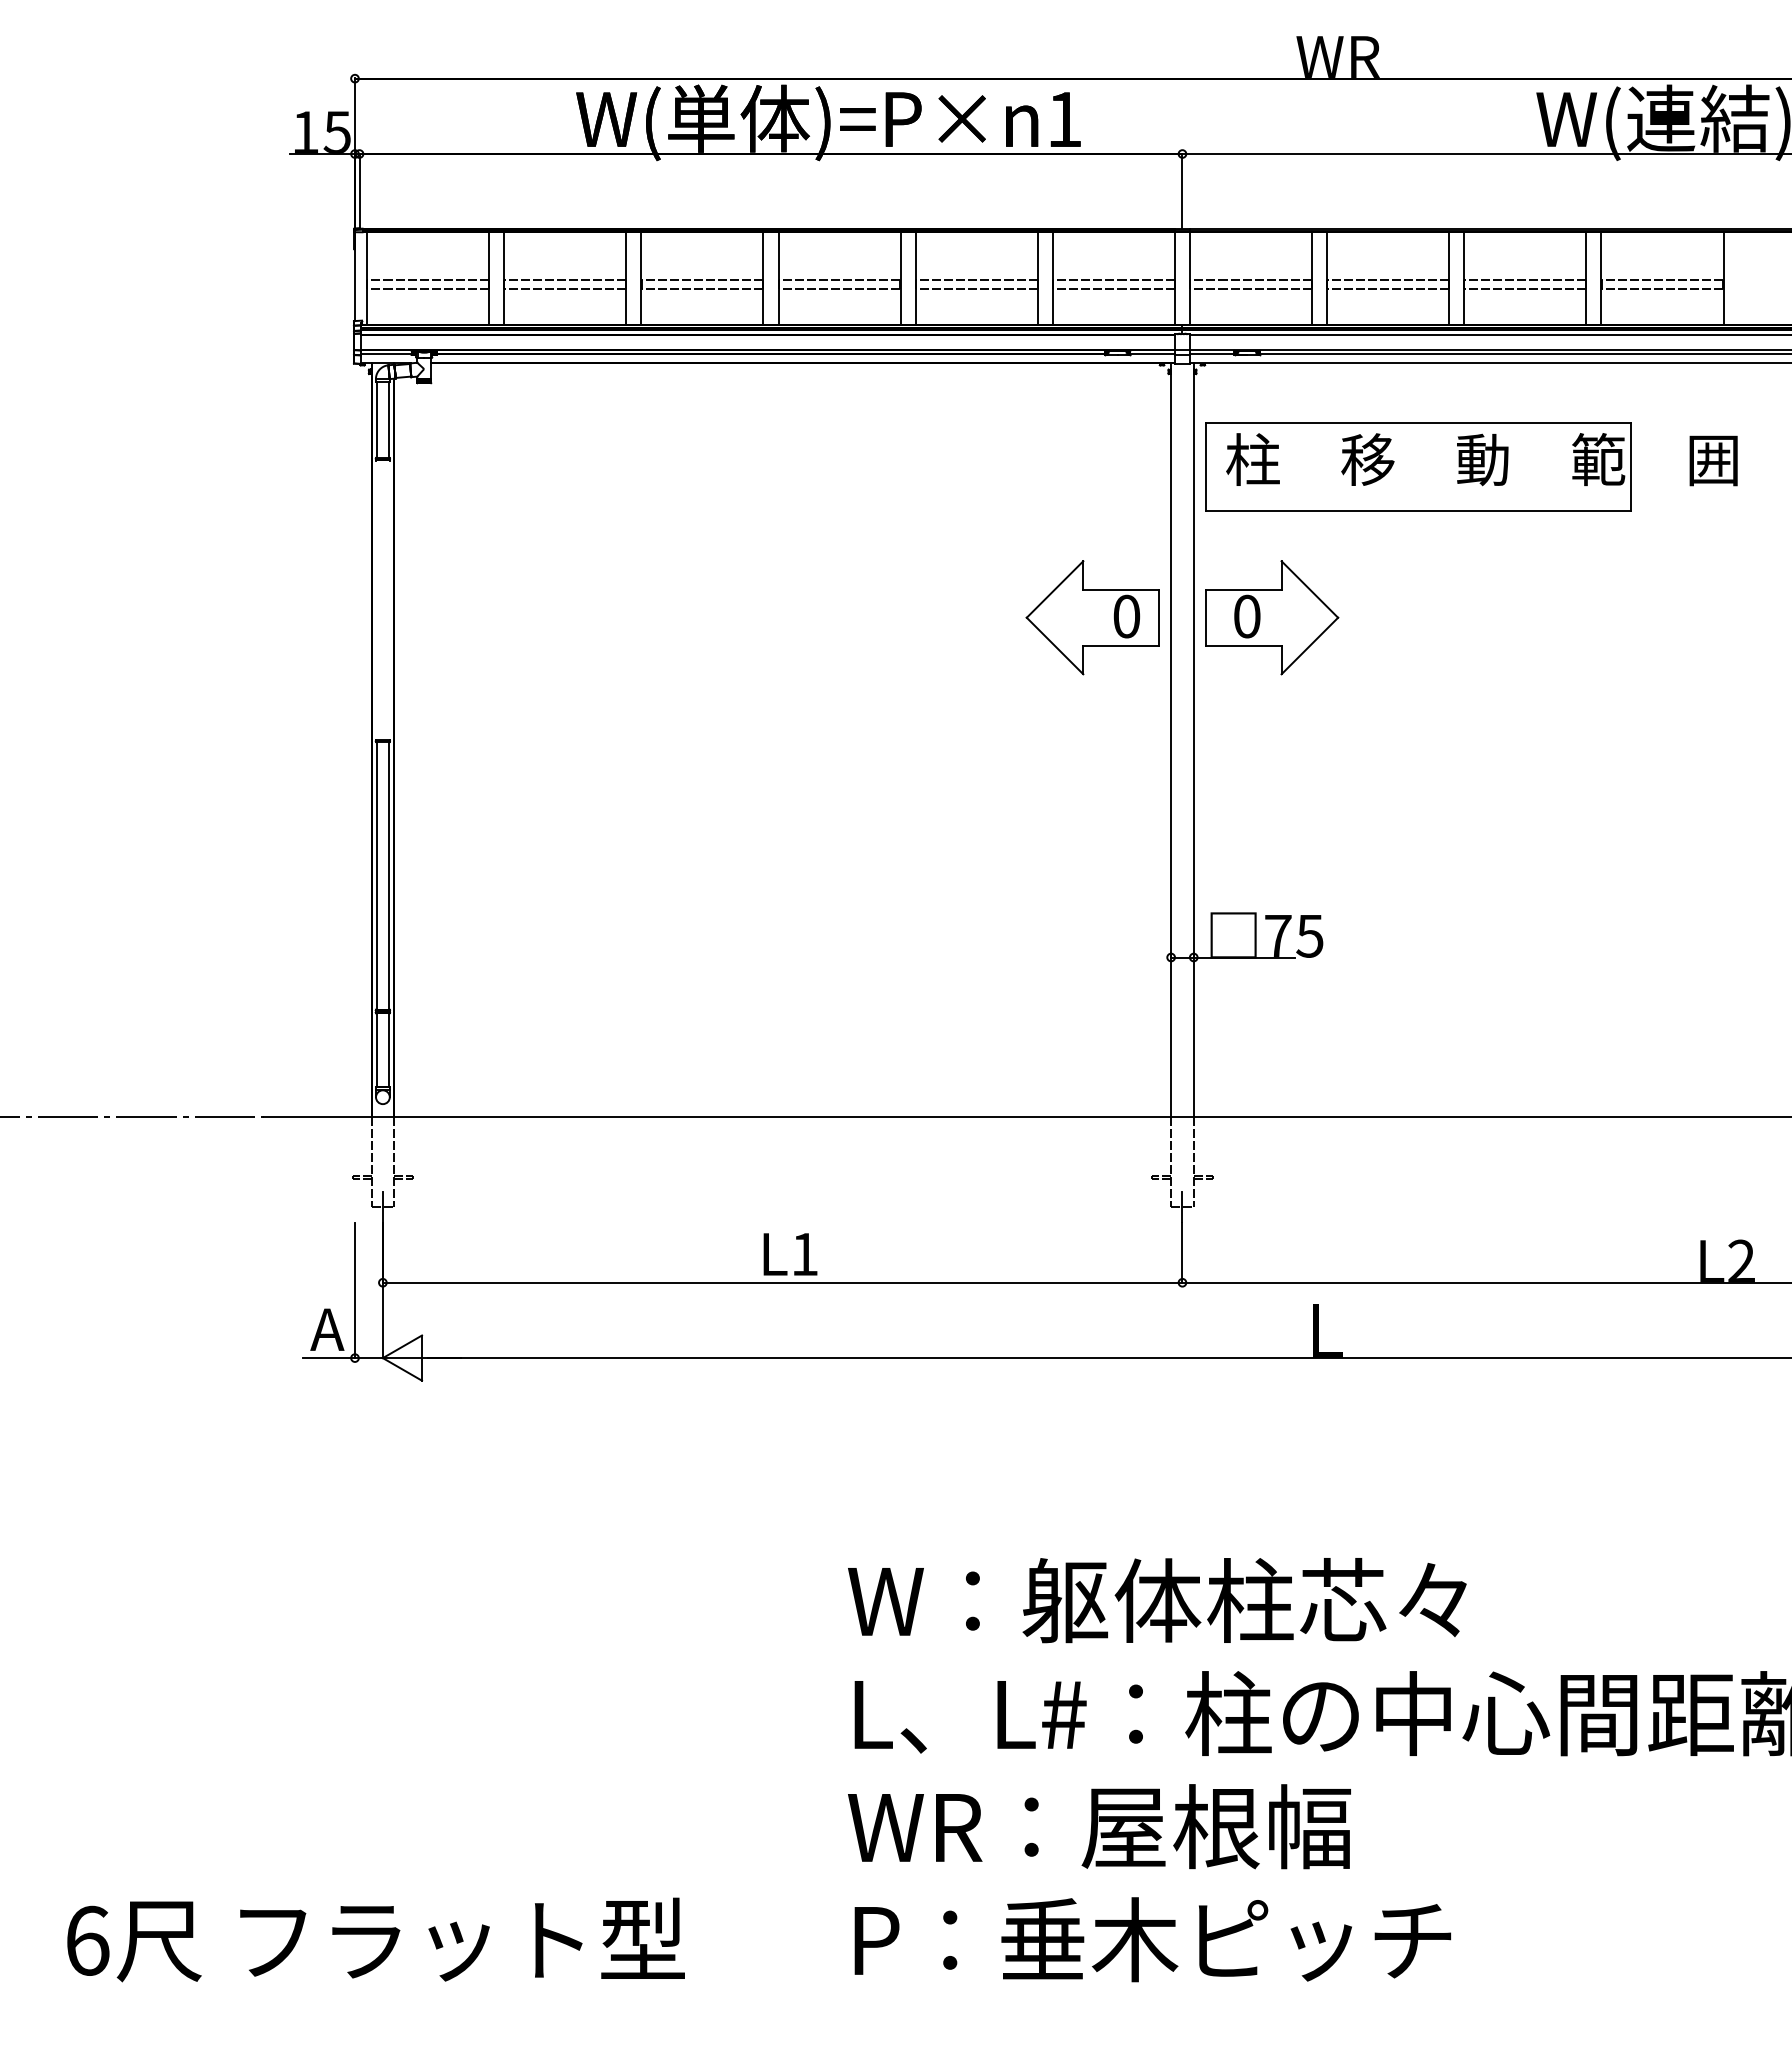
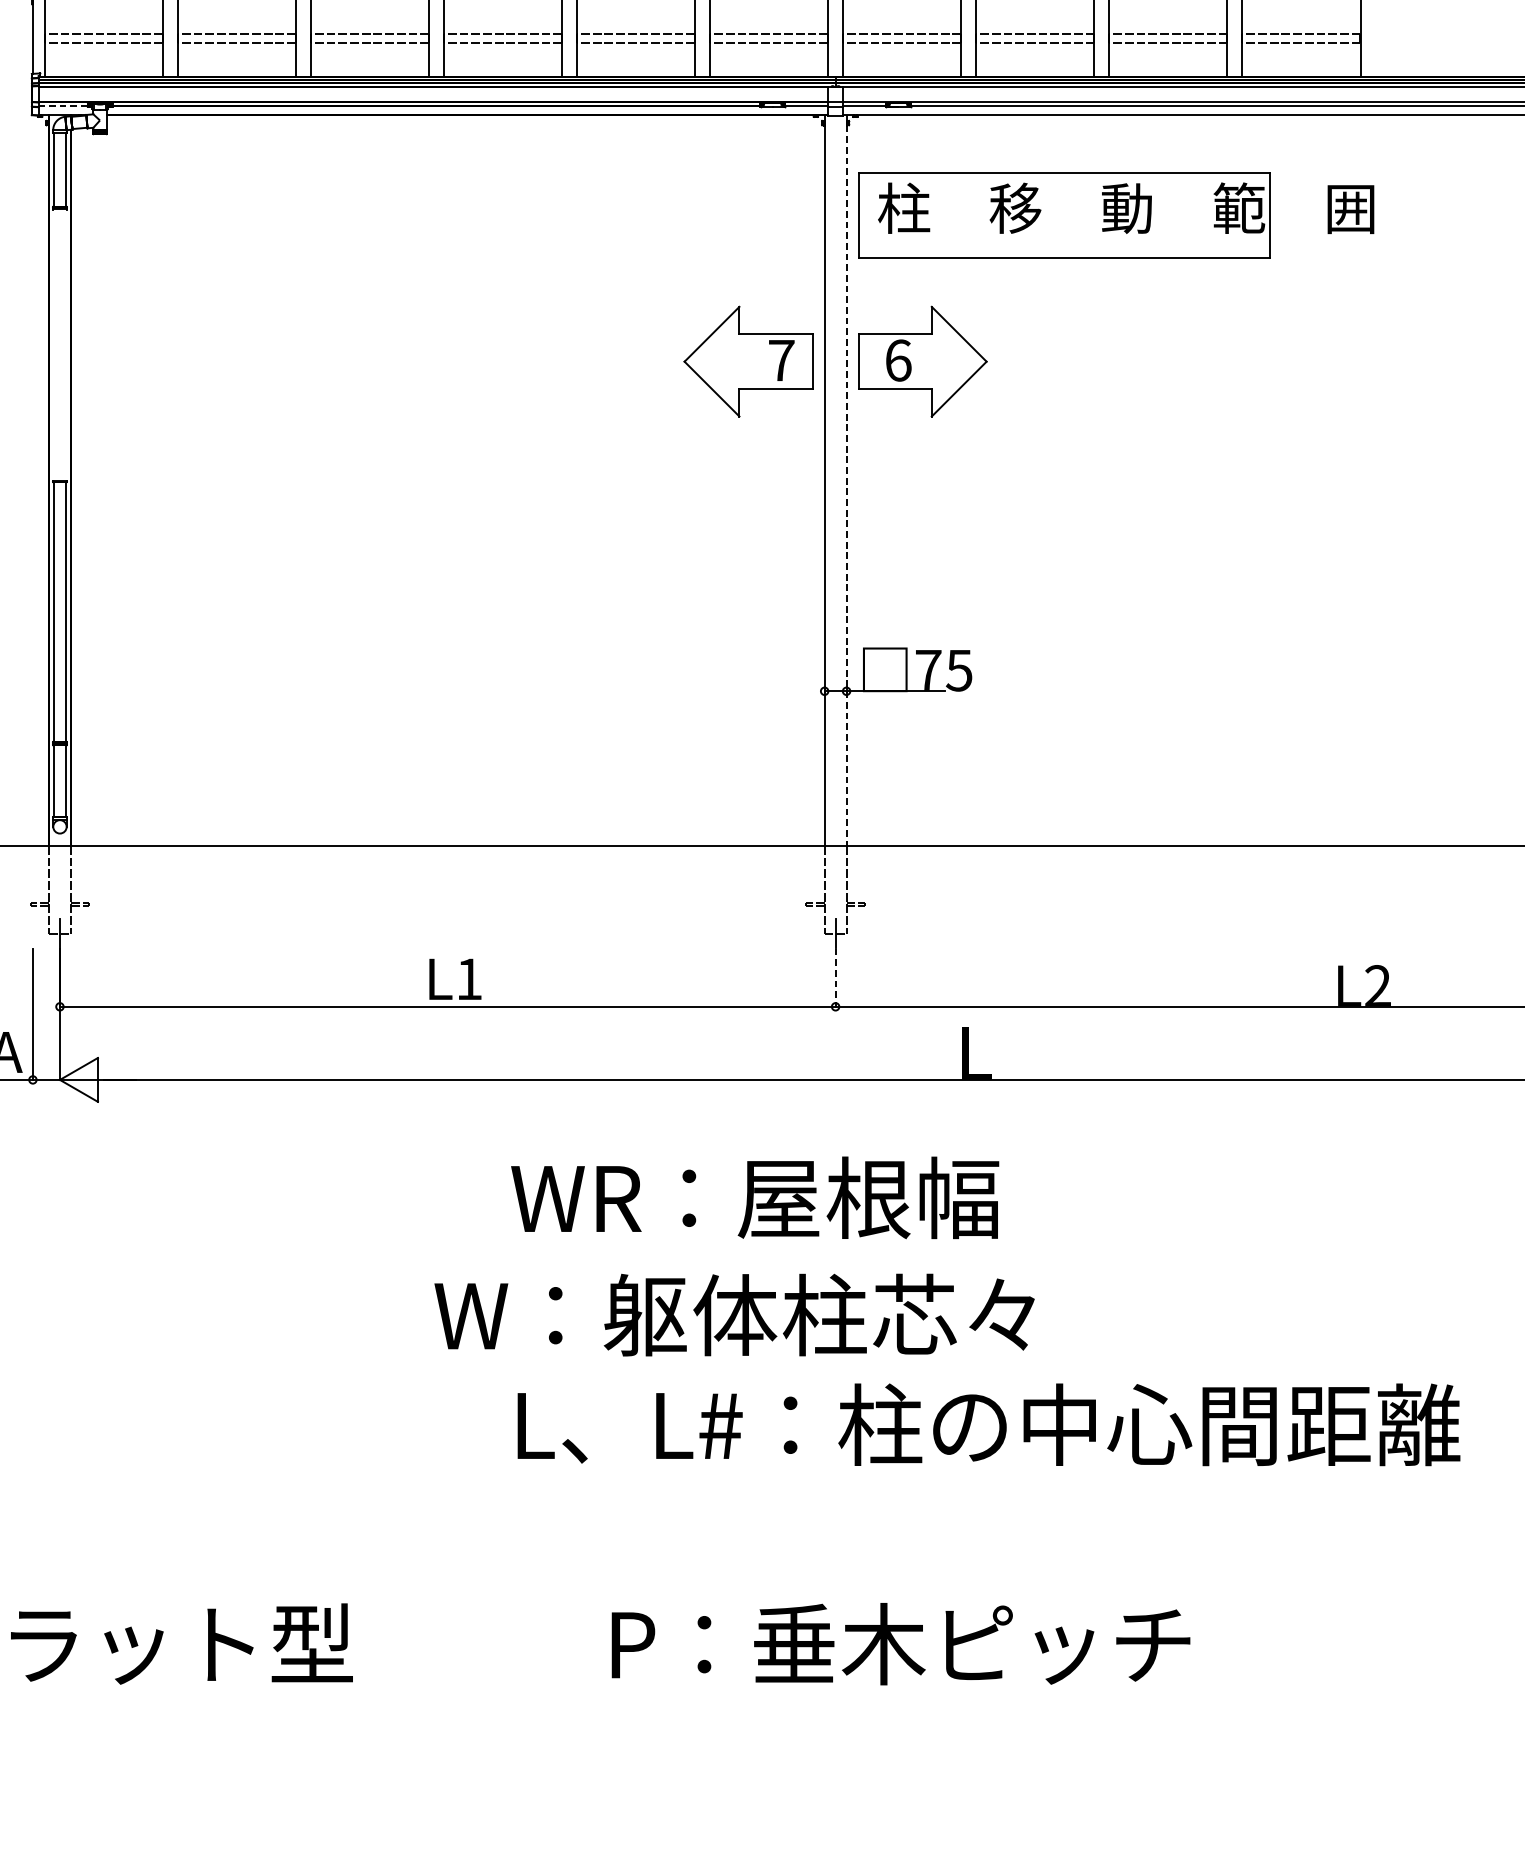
line: (385, 354) -> (62, 106), solid -> dashed
text: (1126, 616) -> (781, 360), 0 -> 7
text: (1247, 616) -> (898, 360), 0 -> 6
line: (1193, 740) -> (846, 480), solid -> dashed
line: (1182, 1253) -> (835, 978), solid -> dashed
text: (1157, 1600) -> (734, 1315), moved
text: (1099, 1826) -> (755, 1197), moved
text: (1152, 1939) -> (900, 1643), moved

